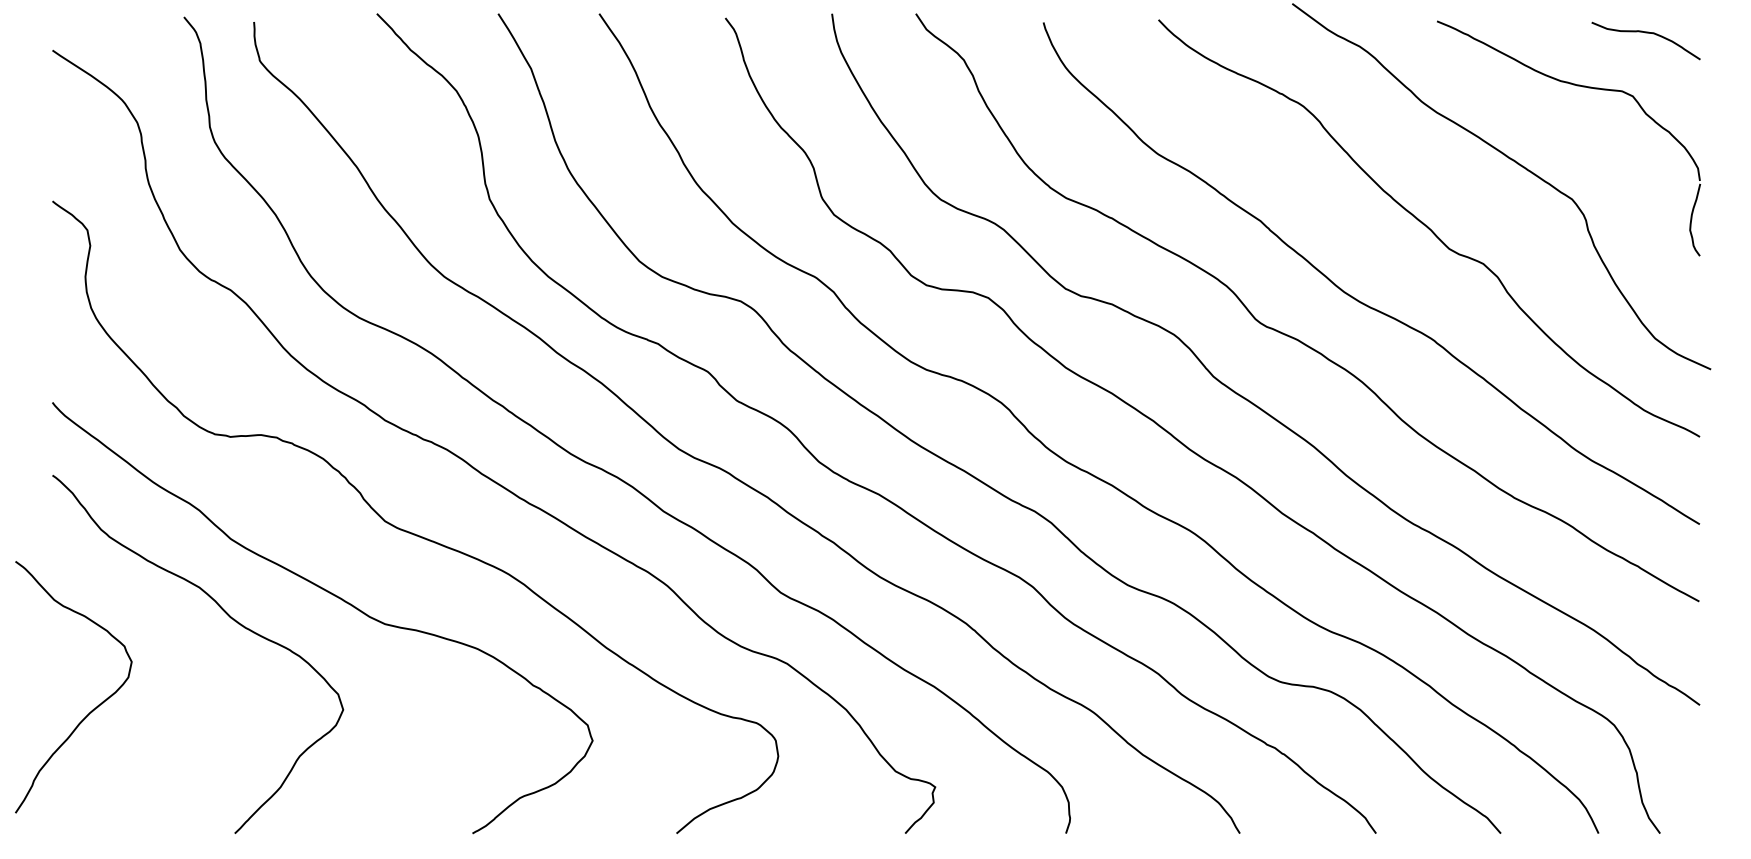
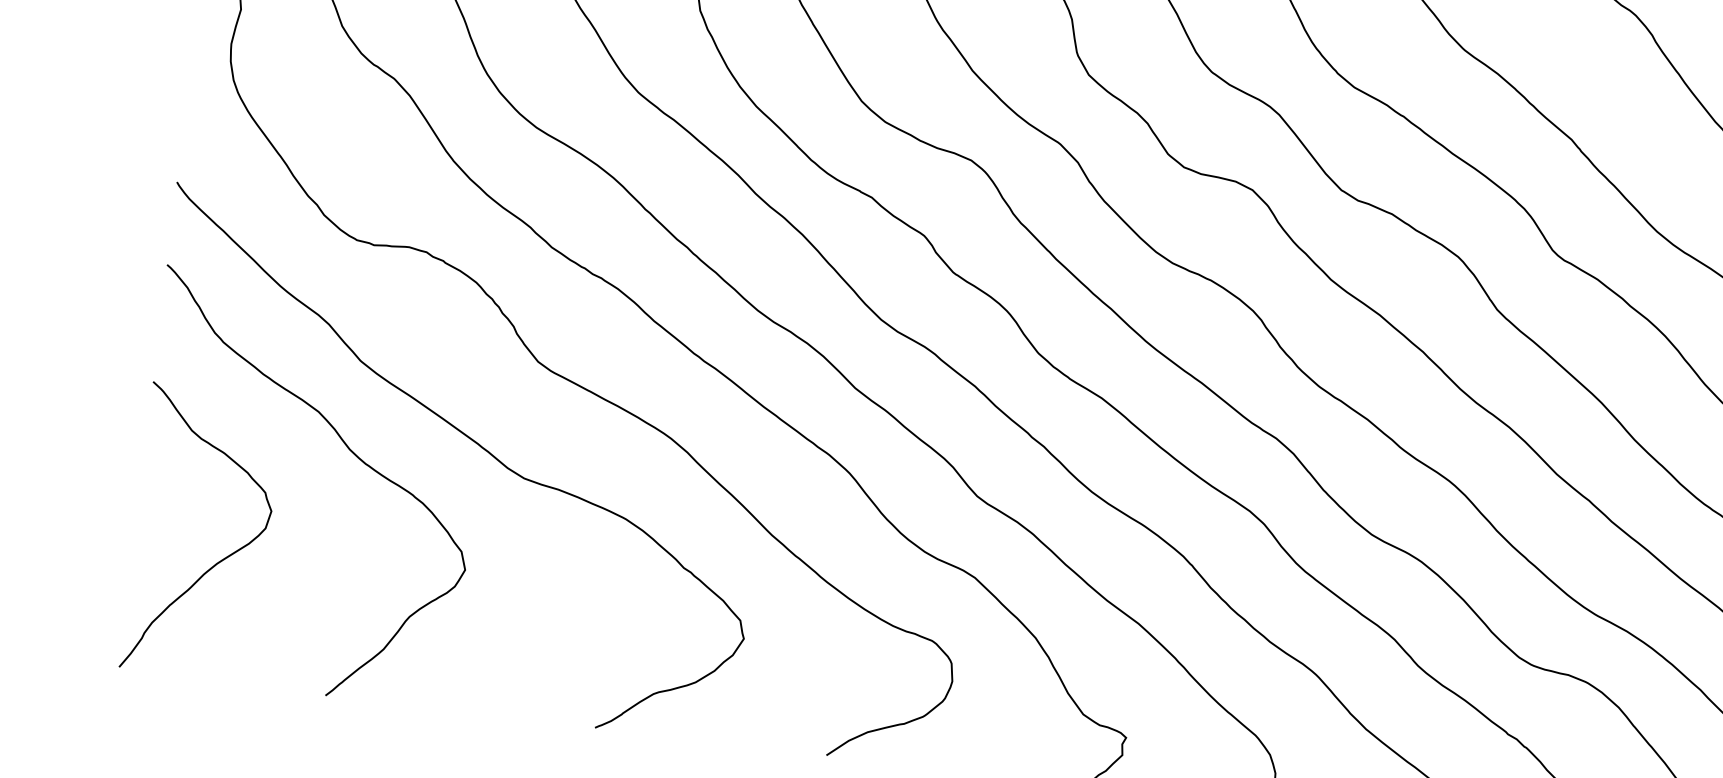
curve: (93, 708) -> (221, 558), moved

